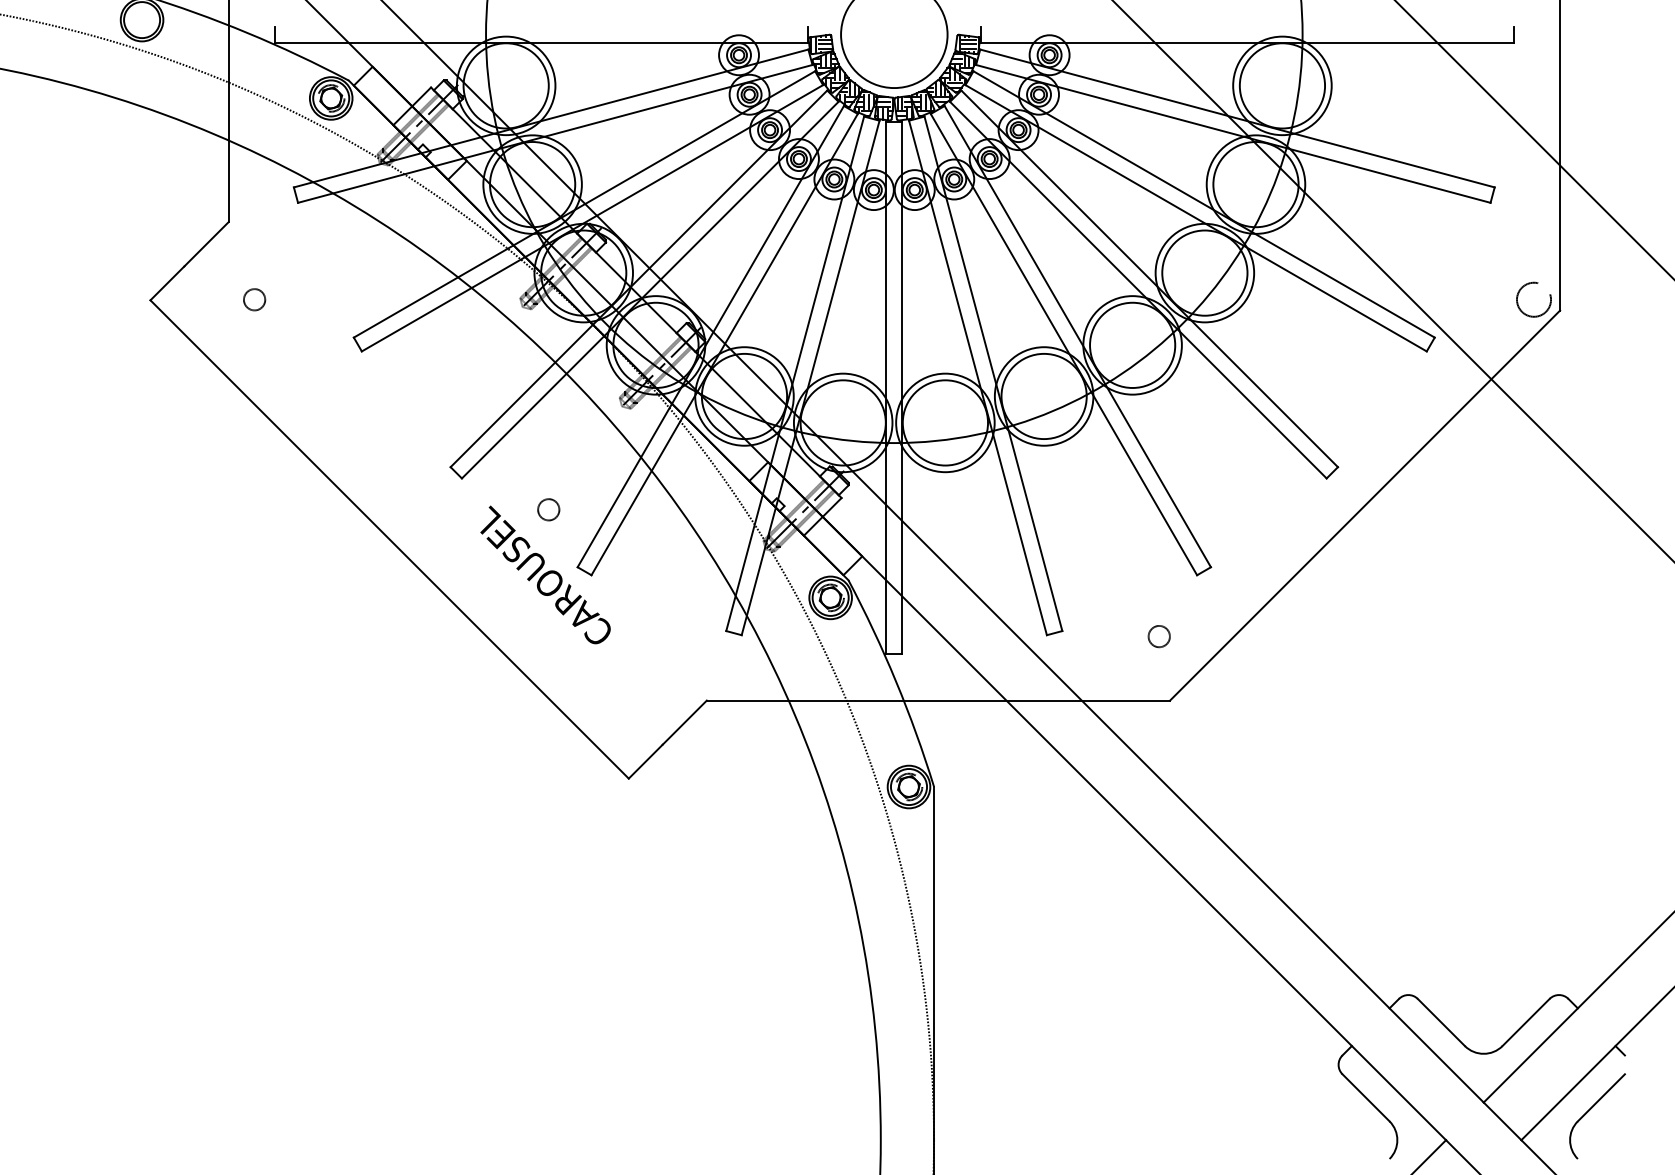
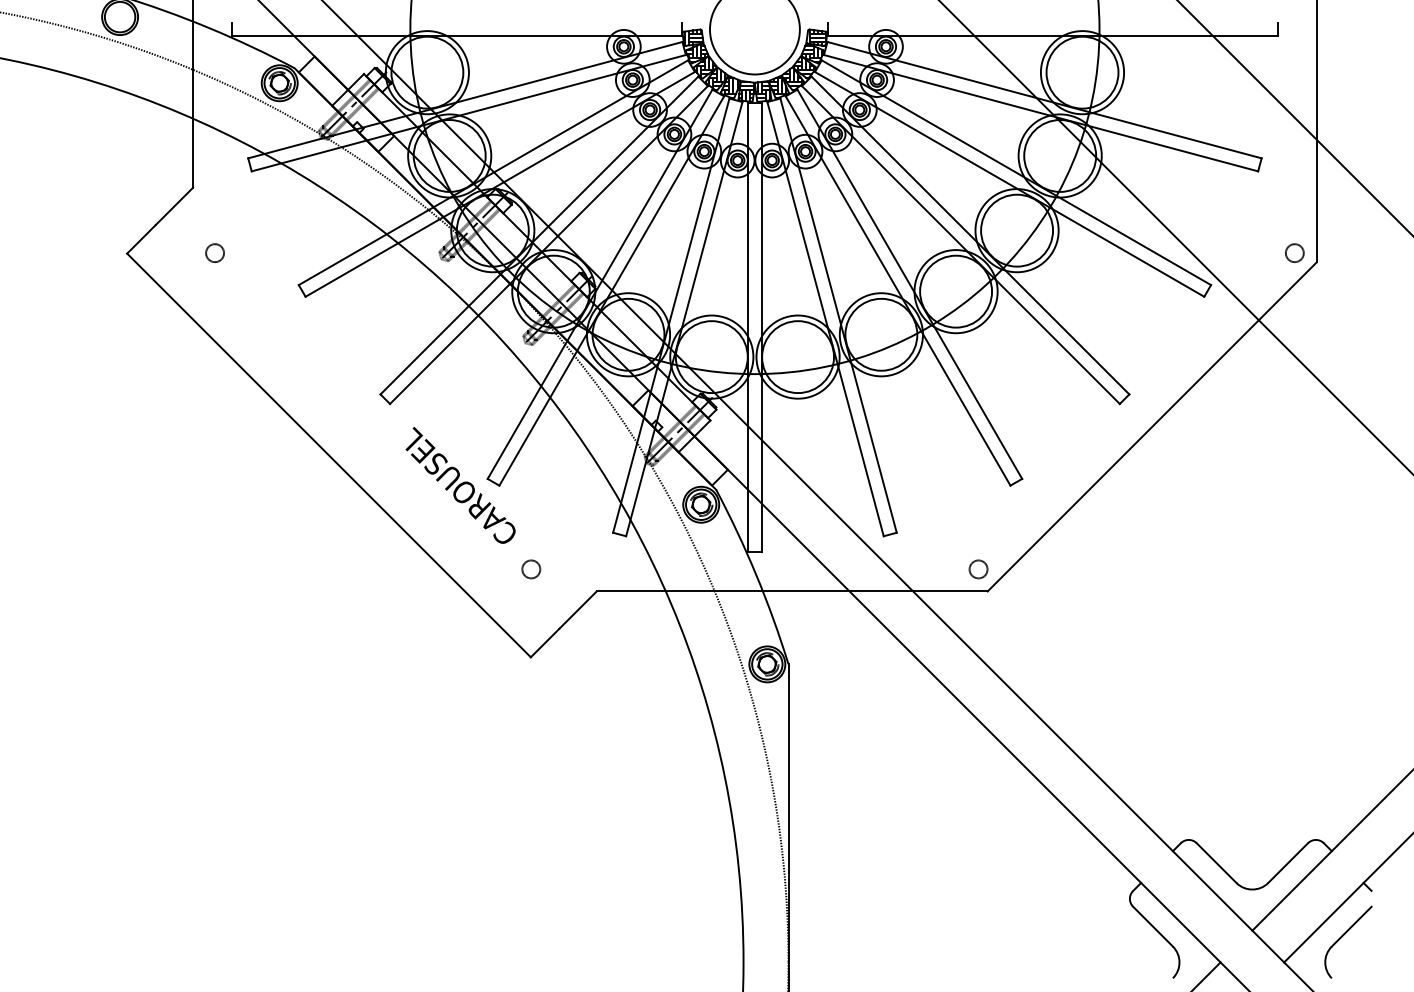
circle: (1533, 300) -> (1294, 253), size x0.62
circle: (548, 509) -> (531, 569), moved
circle: (1159, 636) -> (978, 569), moved

